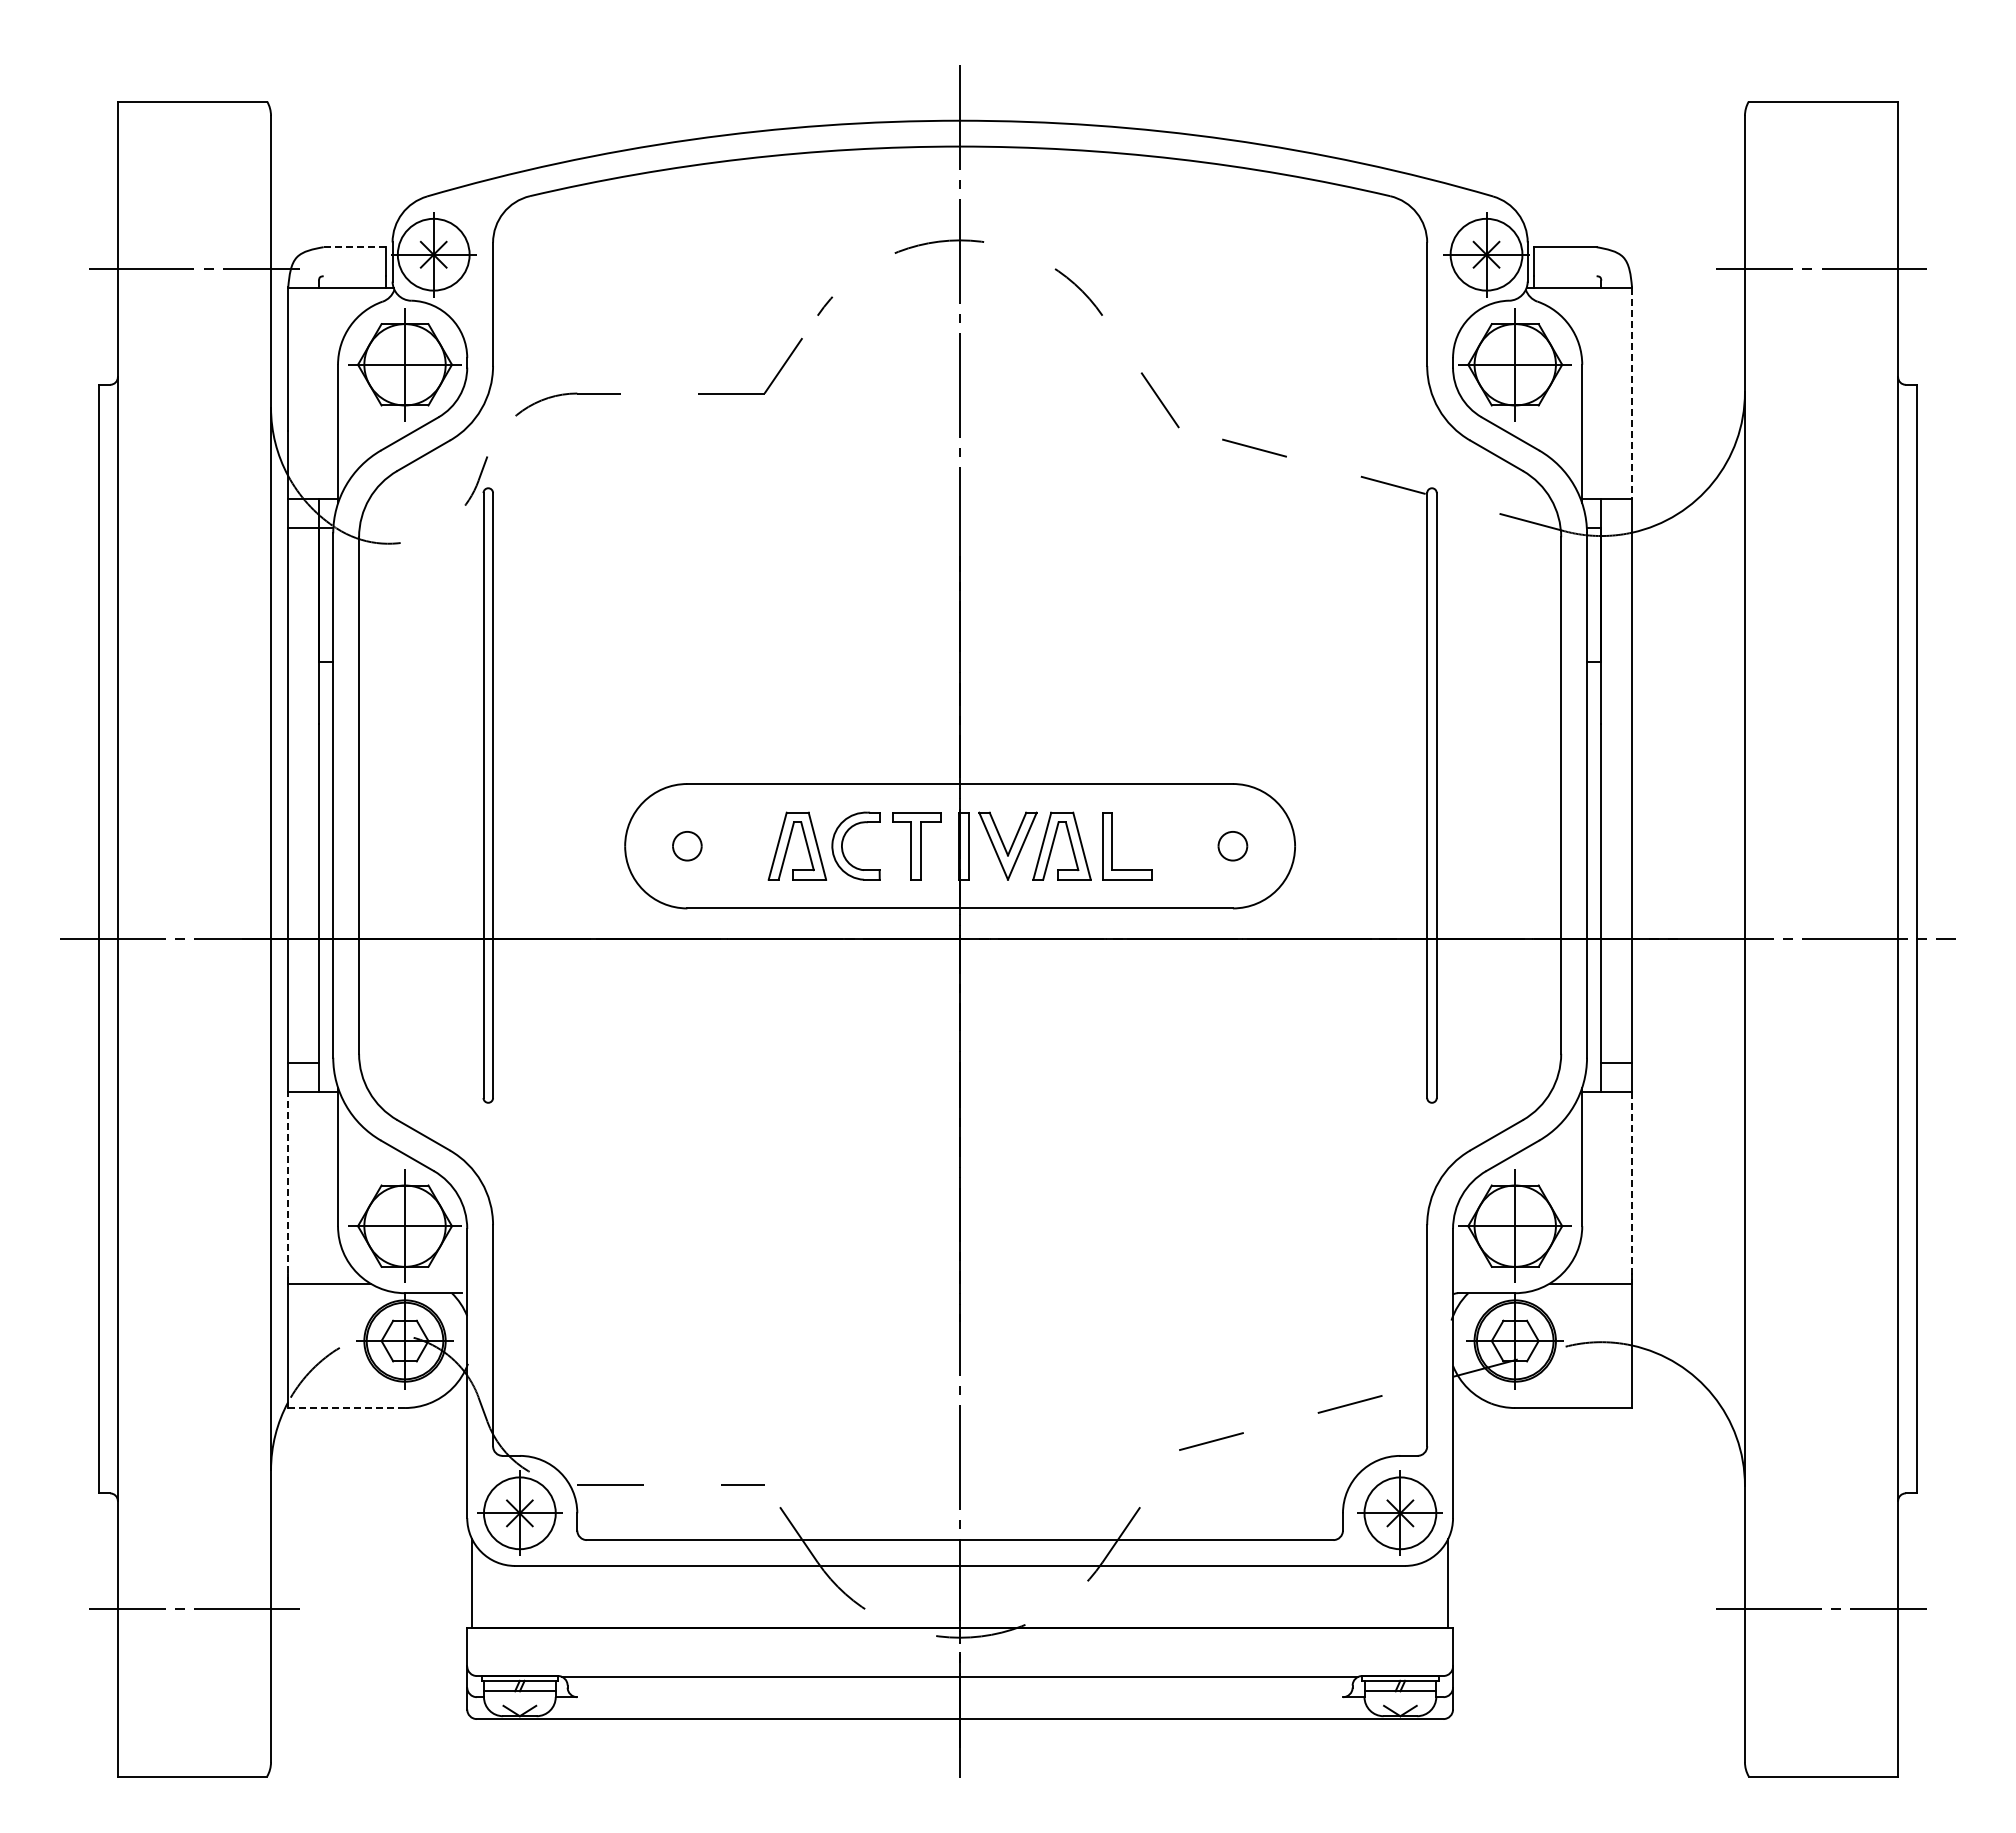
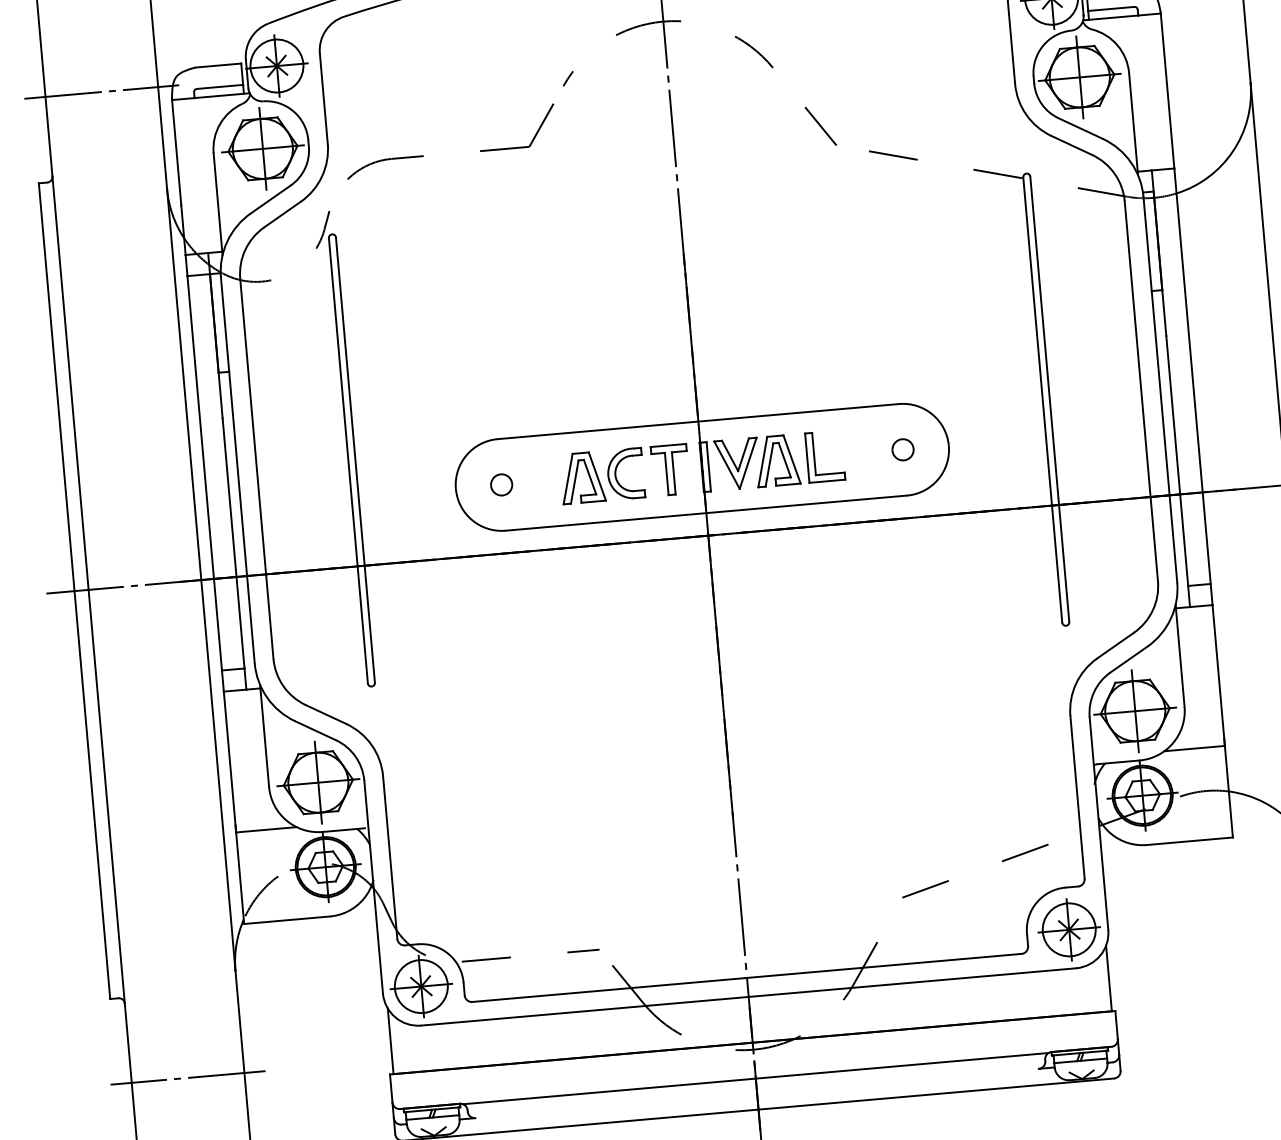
line: (355, 247) -> (218, 65), dashed -> solid
line: (354, 276) -> (220, 87), added
line: (1565, 276) -> (1111, 9), added
line: (1632, 394) -> (1168, 91), dashed -> solid
line: (288, 1187) -> (230, 761), dashed -> solid
line: (1632, 1187) -> (1219, 675), dashed -> solid
line: (347, 1408) -> (287, 920), dashed -> solid

